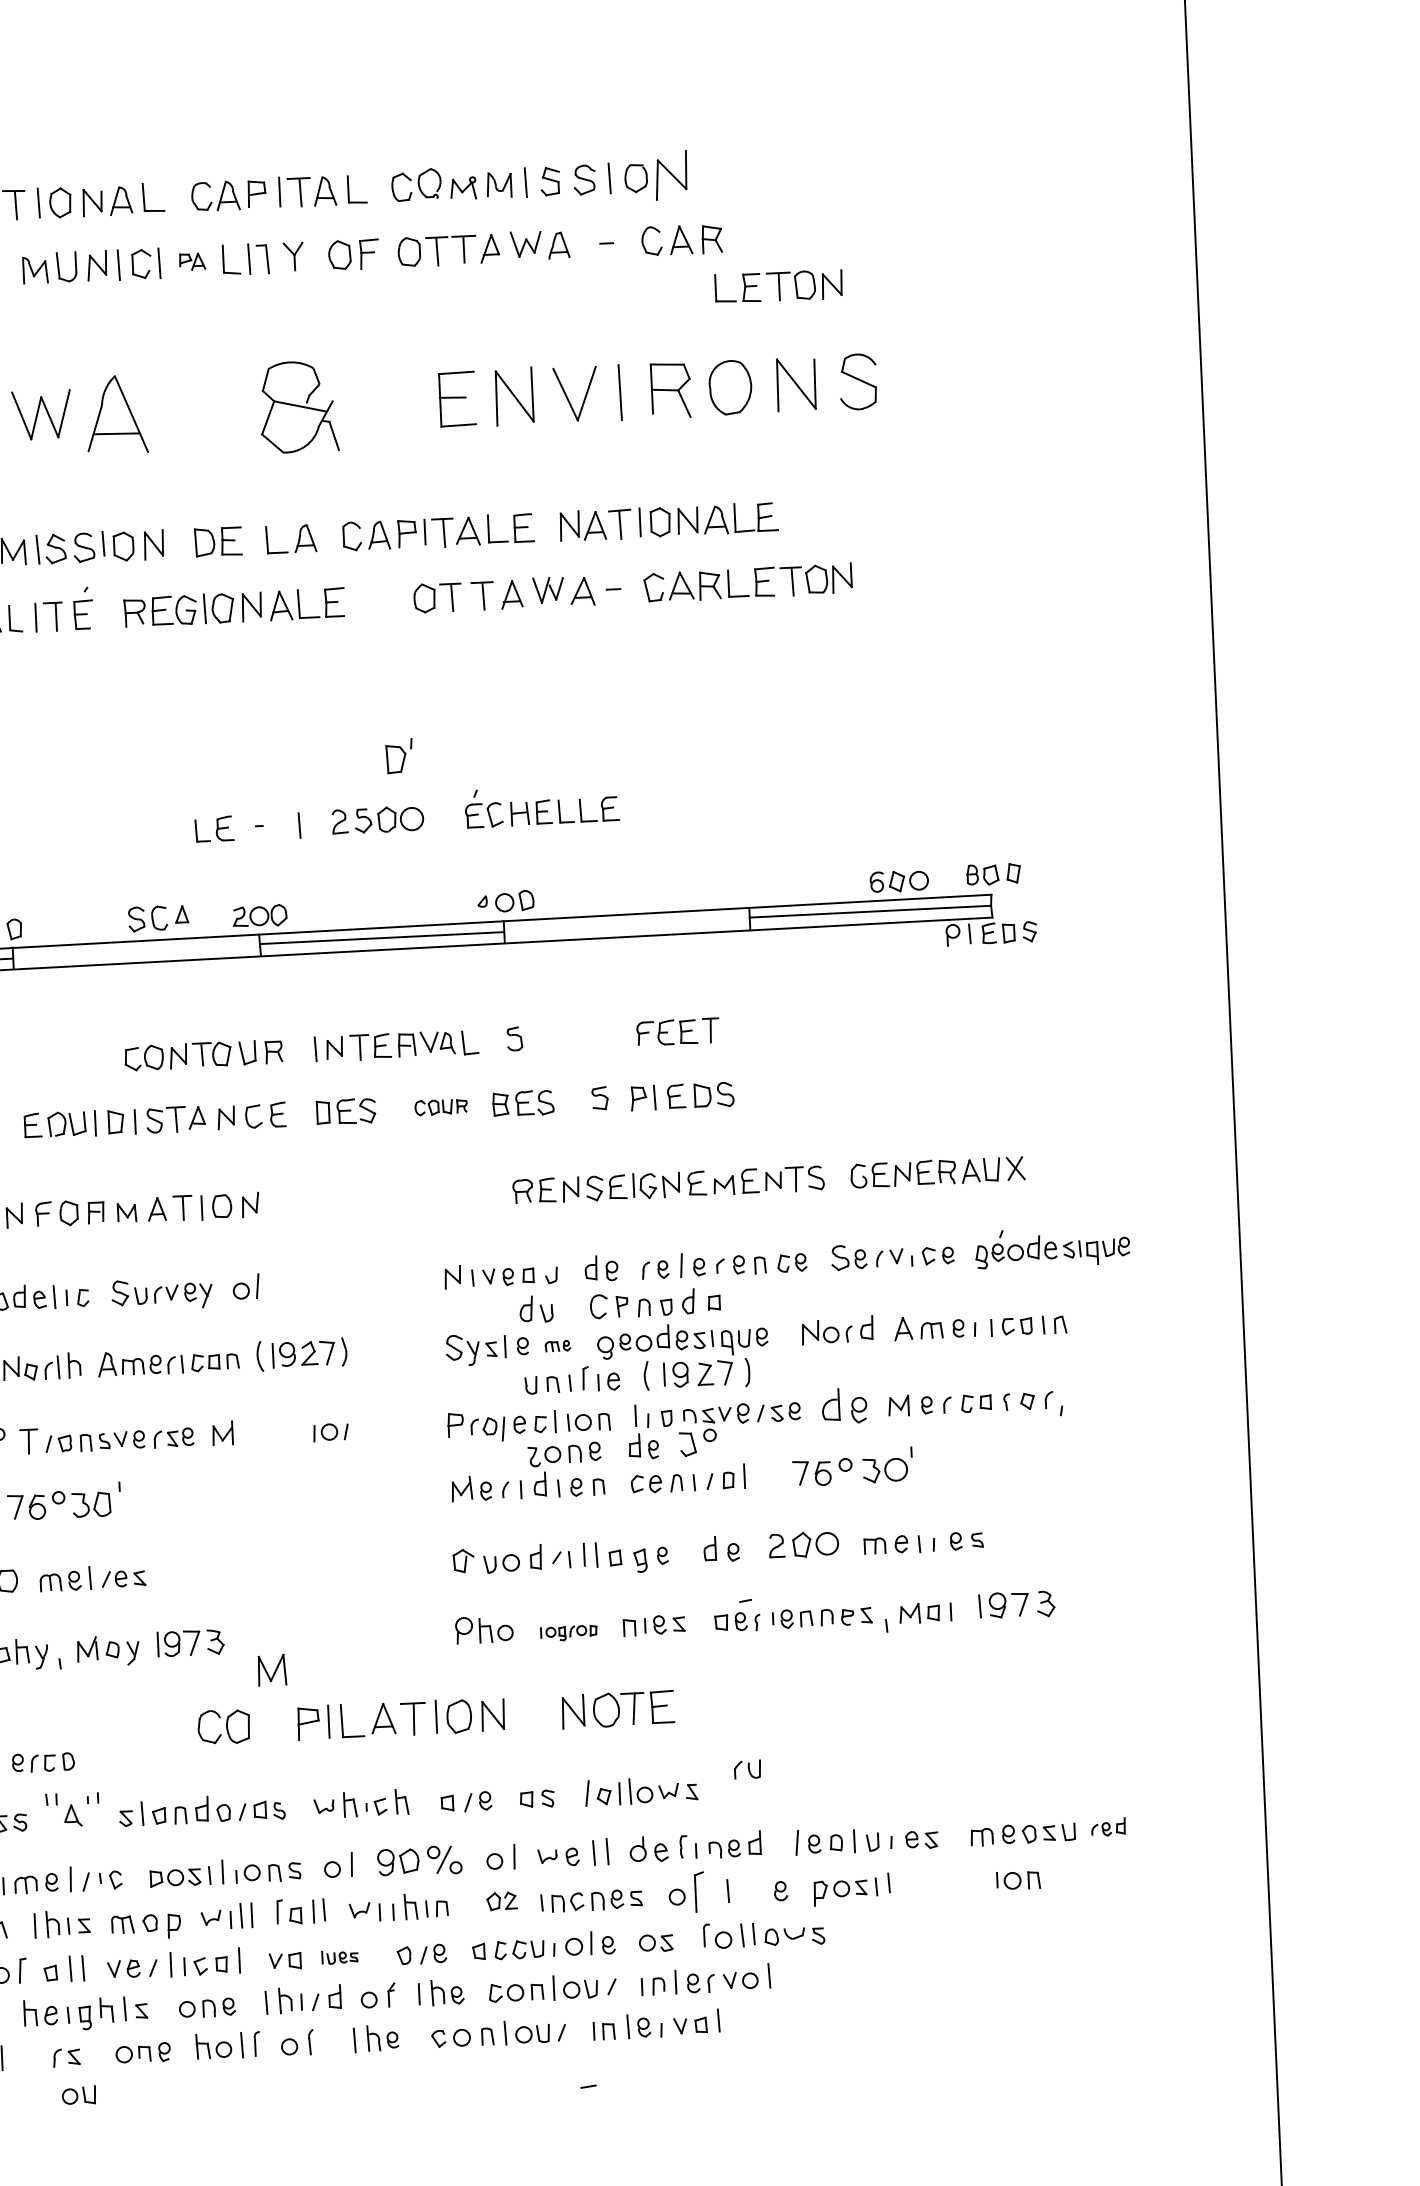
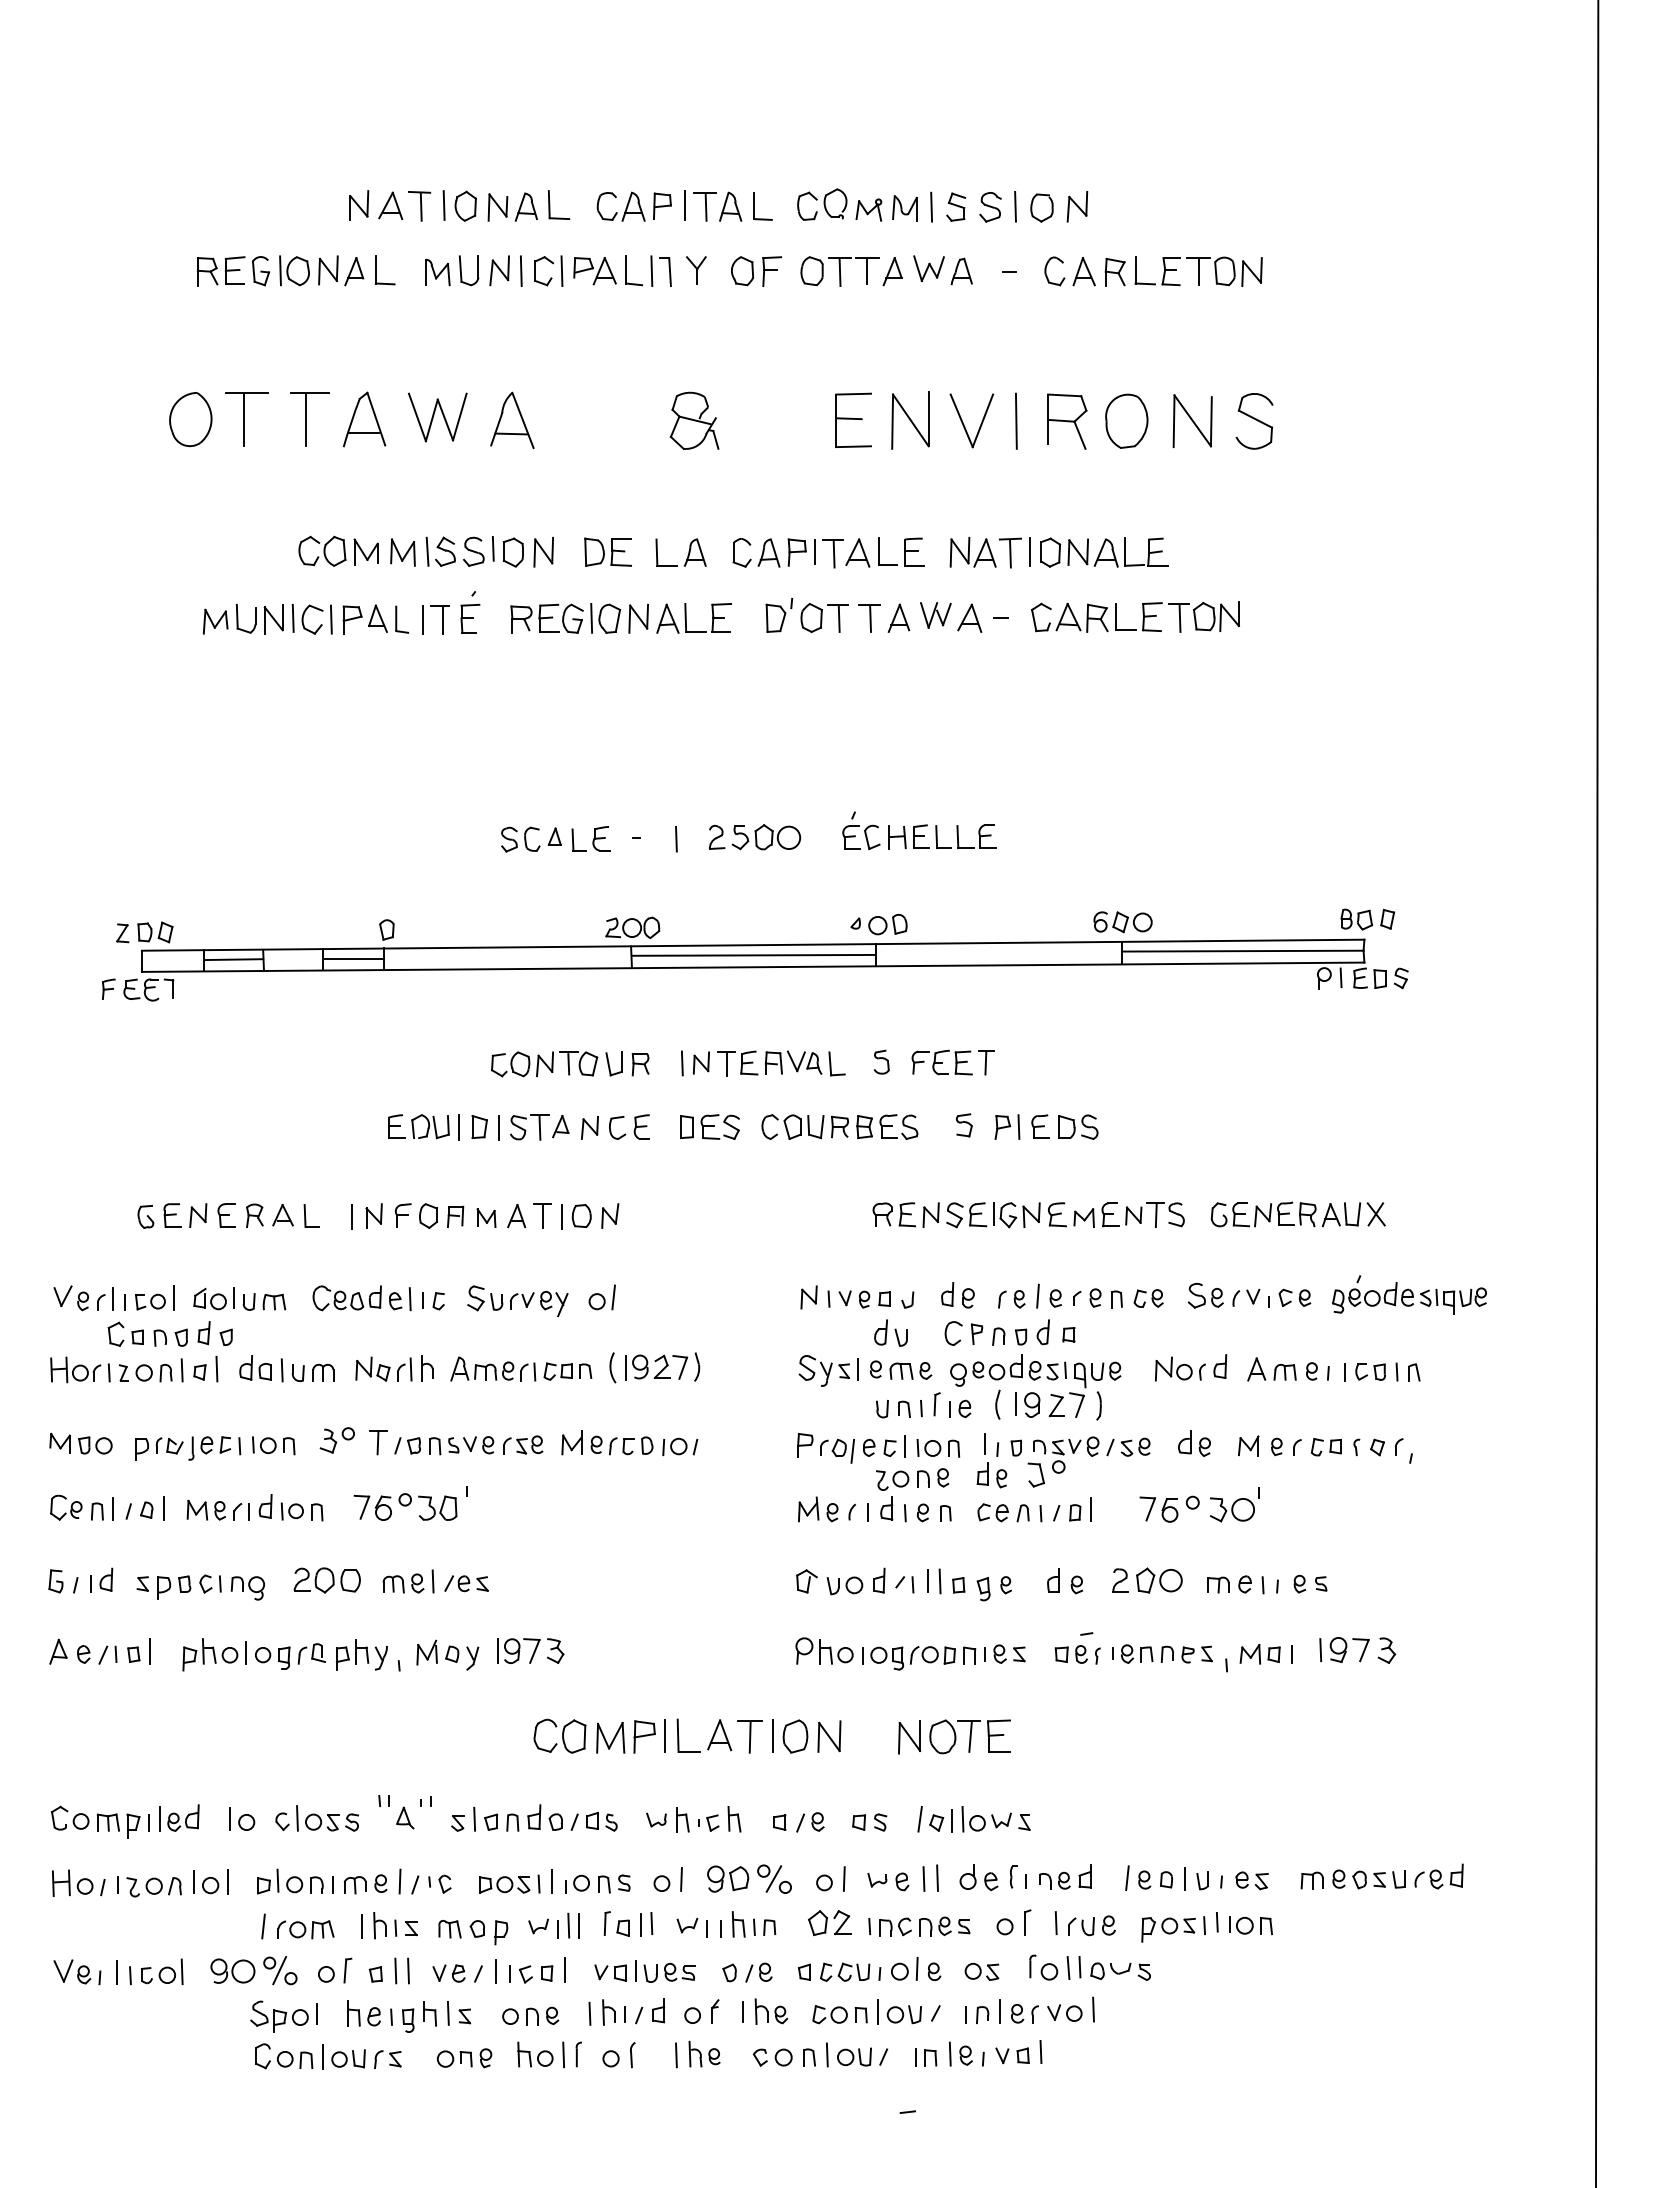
part: (671, 175) -> (1077, 206), size x0.62
part: (191, 262) -> (594, 271), size x1.67
part: (778, 286) -> (1198, 271), moved
part: (298, 406) -> (694, 420), size x0.62
part: (116, 413) -> (512, 419), size x0.71
part: (399, 756) -> (779, 615), moved
part: (898, 881) -> (1122, 922), moved
part: (158, 918) -> (531, 839), moved
part: (677, 1031) -> (952, 1062), moved
part: (440, 1106) -> (804, 1126), size x1.67
part: (557, 1345) -> (910, 1370), size x1.67
part: (844, 1405) -> (1194, 1443), size x0.71
part: (568, 1633) -> (908, 1658), size x1.67
part: (271, 1669) -> (610, 1737), moved
part: (42, 1762) -> (621, 1445), moved
part: (747, 1769) -> (1081, 1926), moved
part: (1107, 1827) -> (1438, 1876), size x1.43
part: (1018, 1880) -> (1250, 1925), moved
part: (699, 1891) -> (1027, 1922), size x0.62
part: (501, 1900) -> (829, 1922), size x1.43
part: (340, 1957) -> (665, 1971), size x1.67
part: (79, 2095) -> (348, 2058), moved

